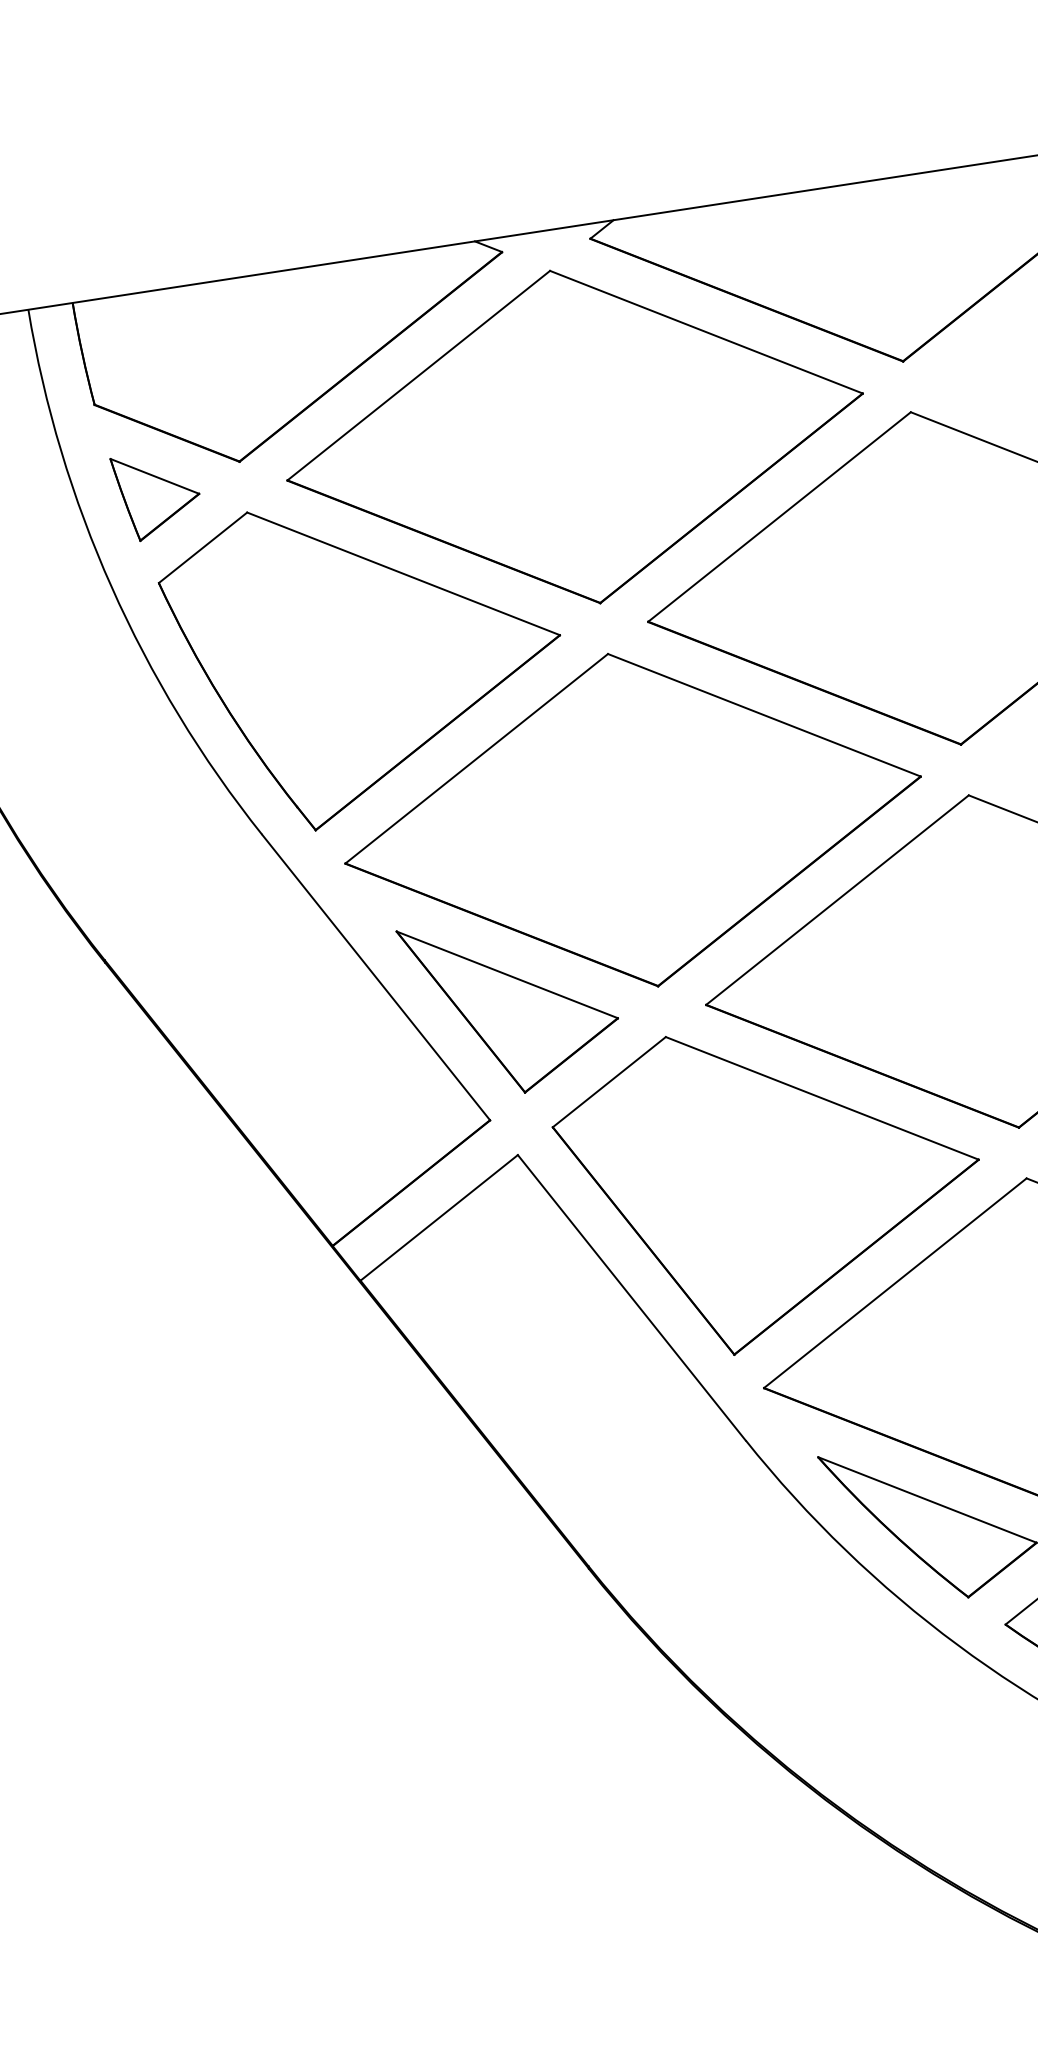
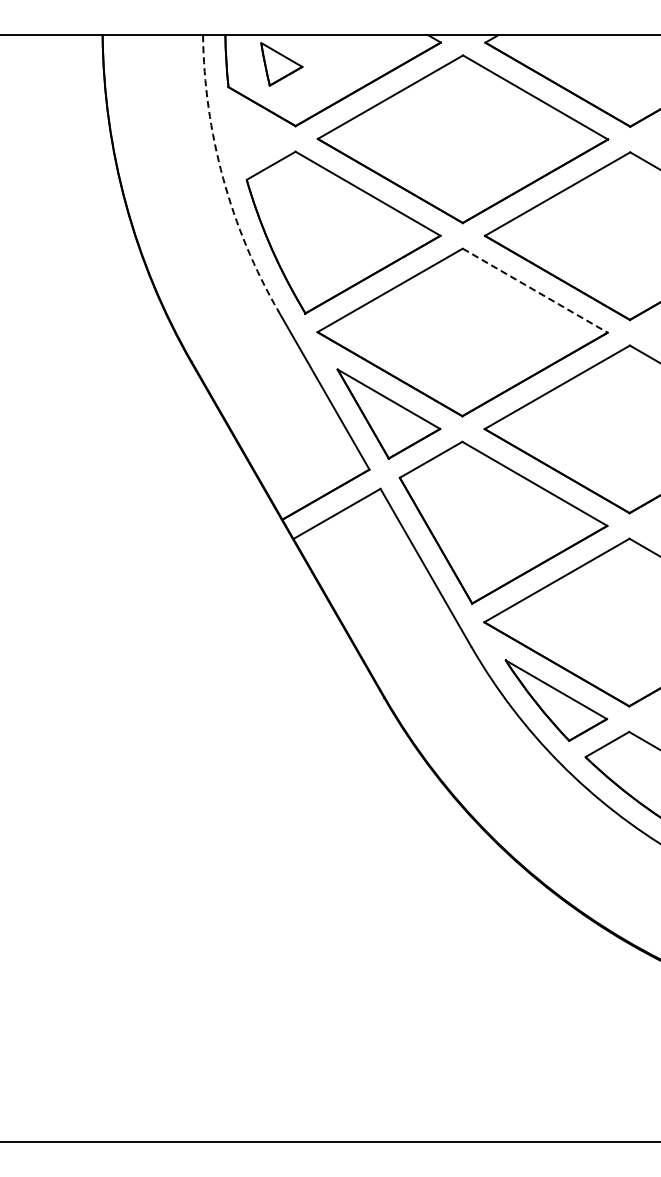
part: (157, 495) -> (281, 64), moved
arc: (112, 587) -> (223, 178), solid -> dashed
line: (764, 714) -> (535, 290), solid -> dashed

